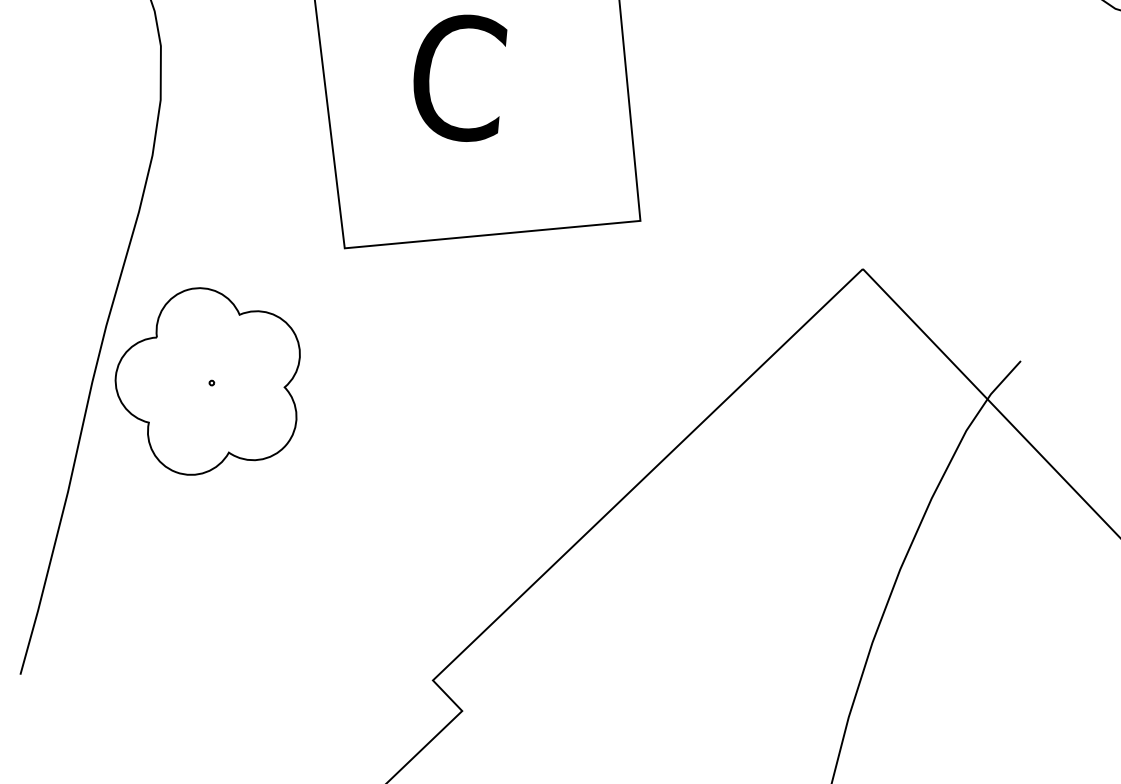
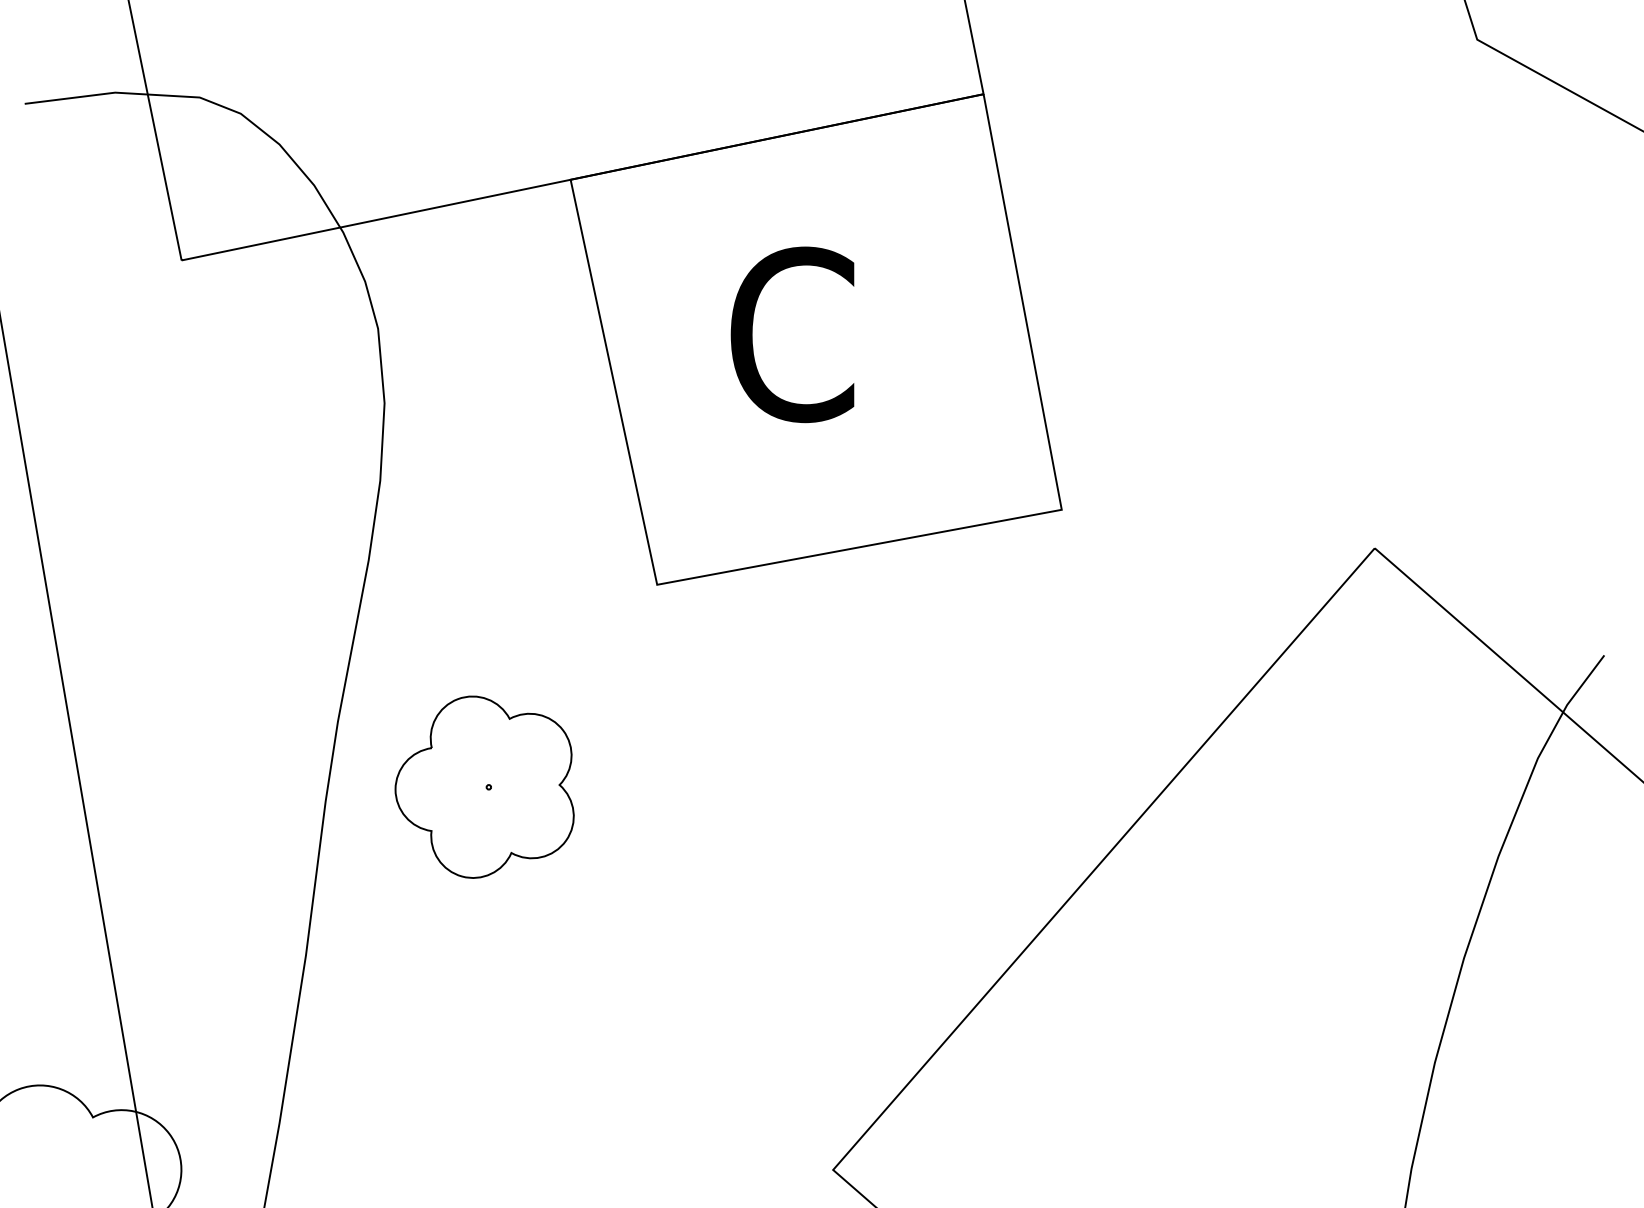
part: (207, 382) -> (484, 786), size x0.7

